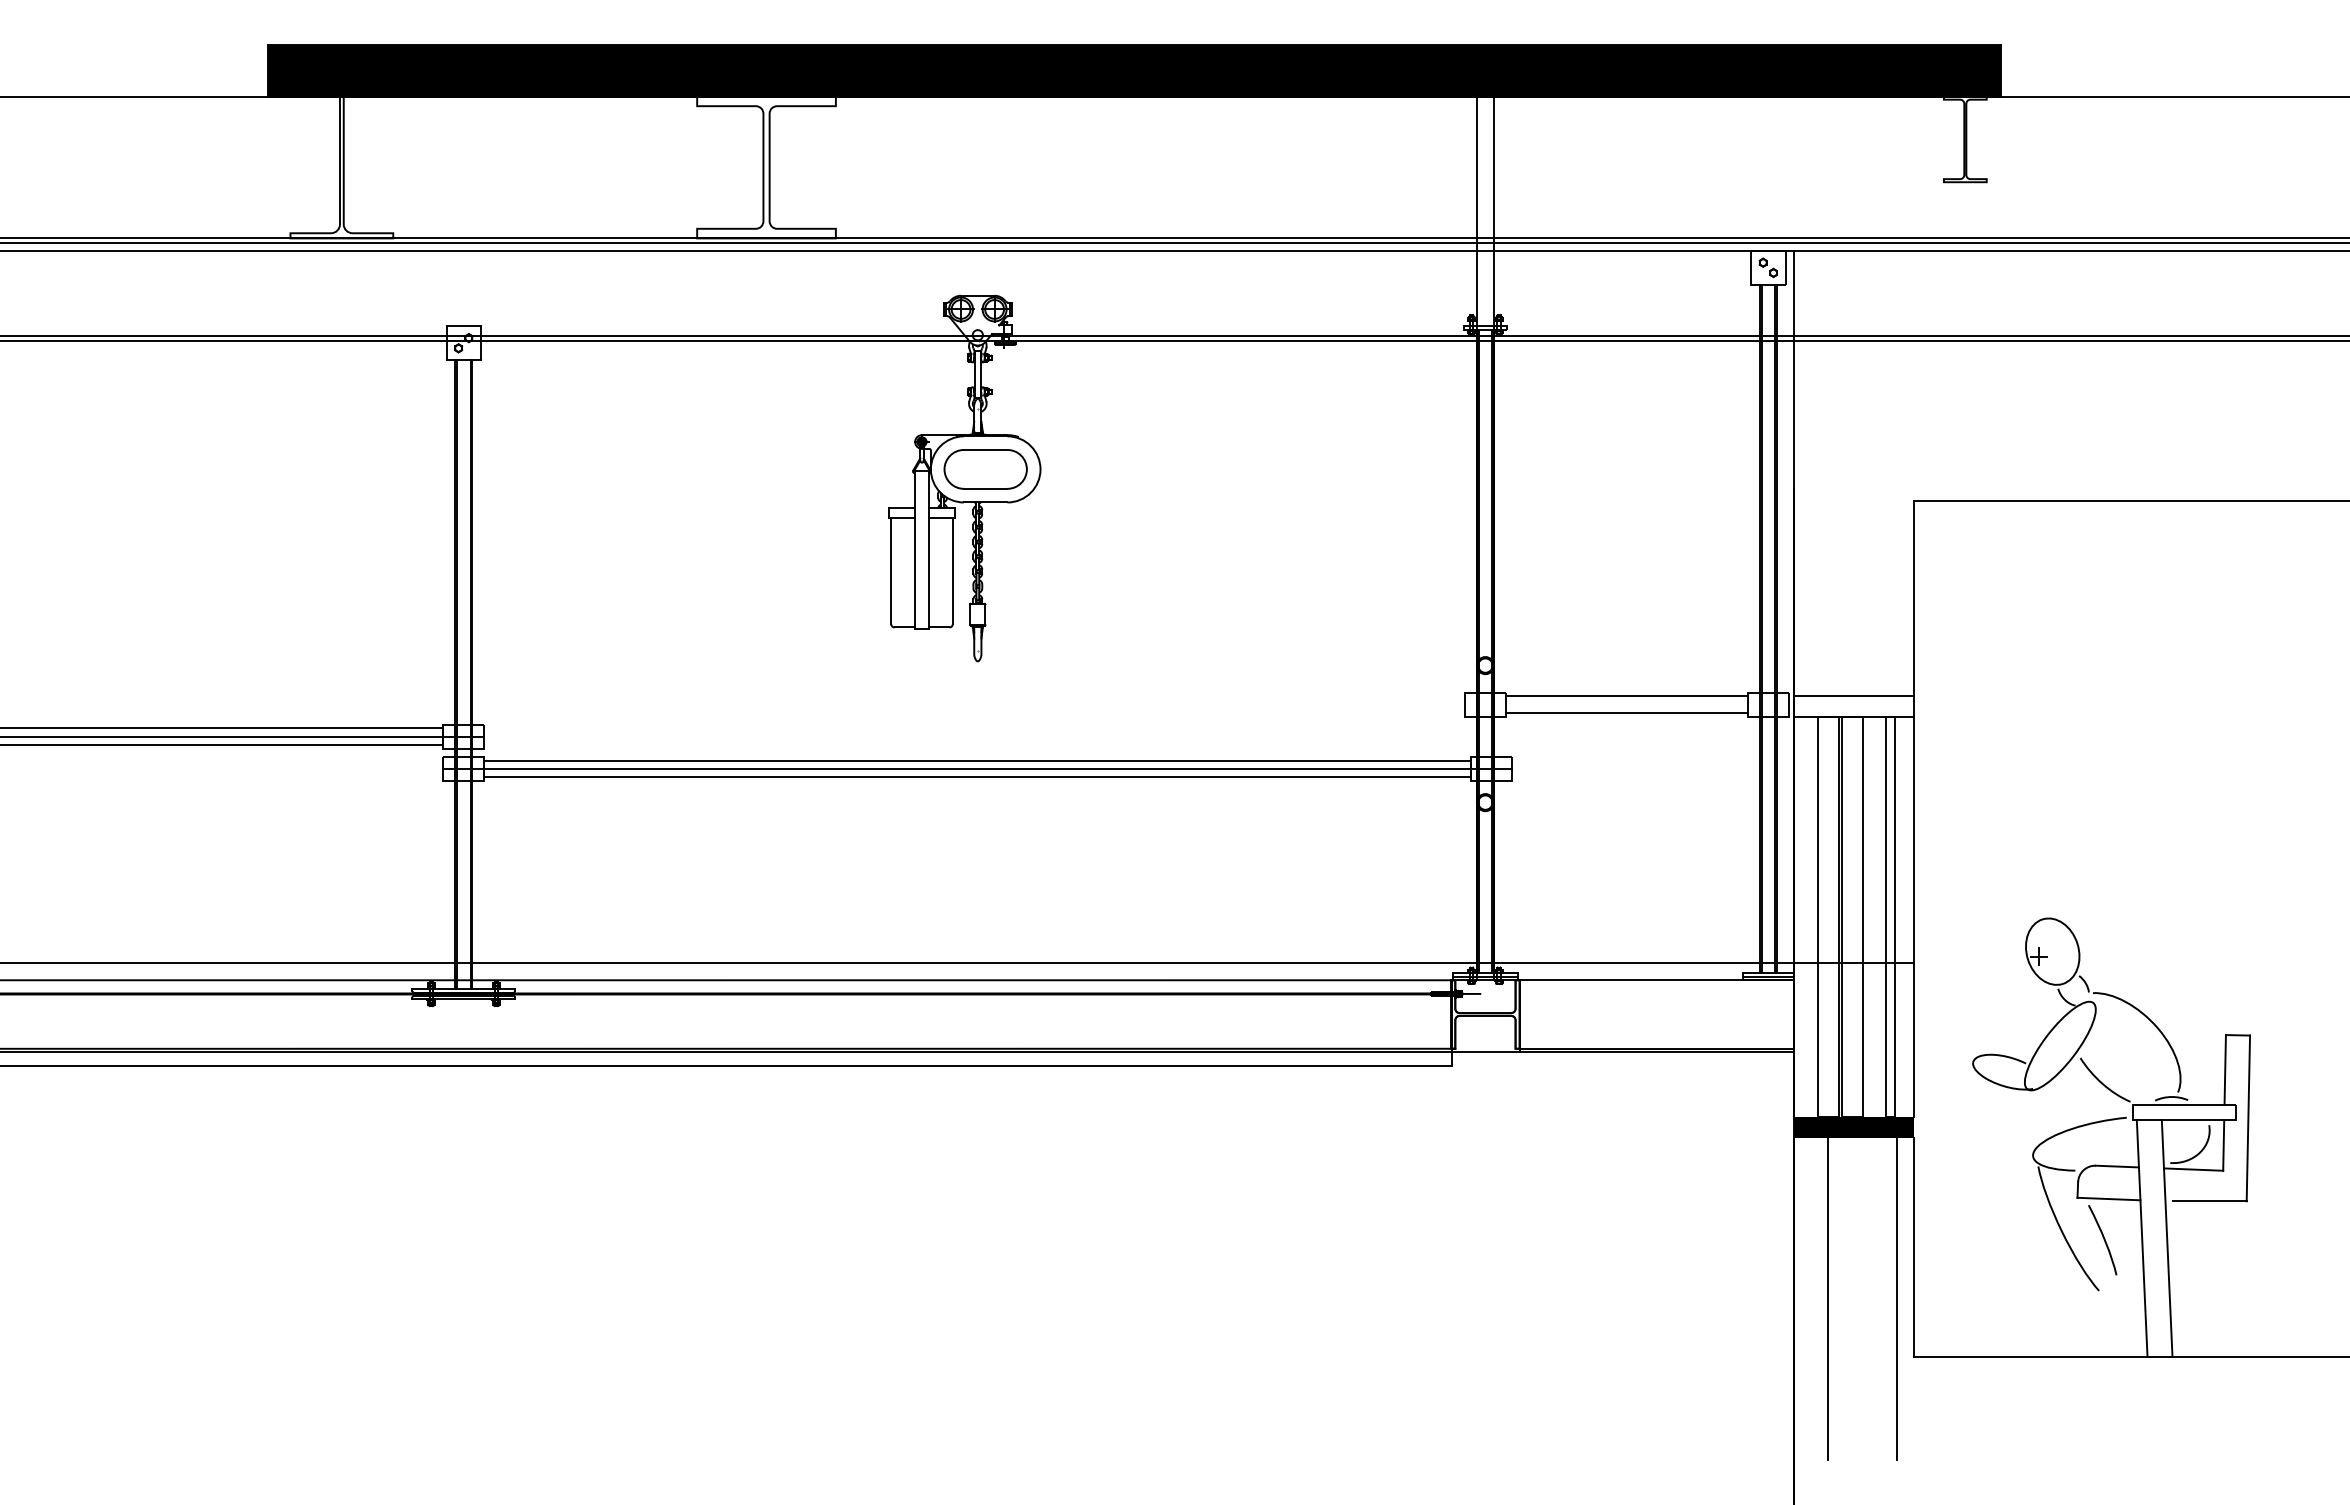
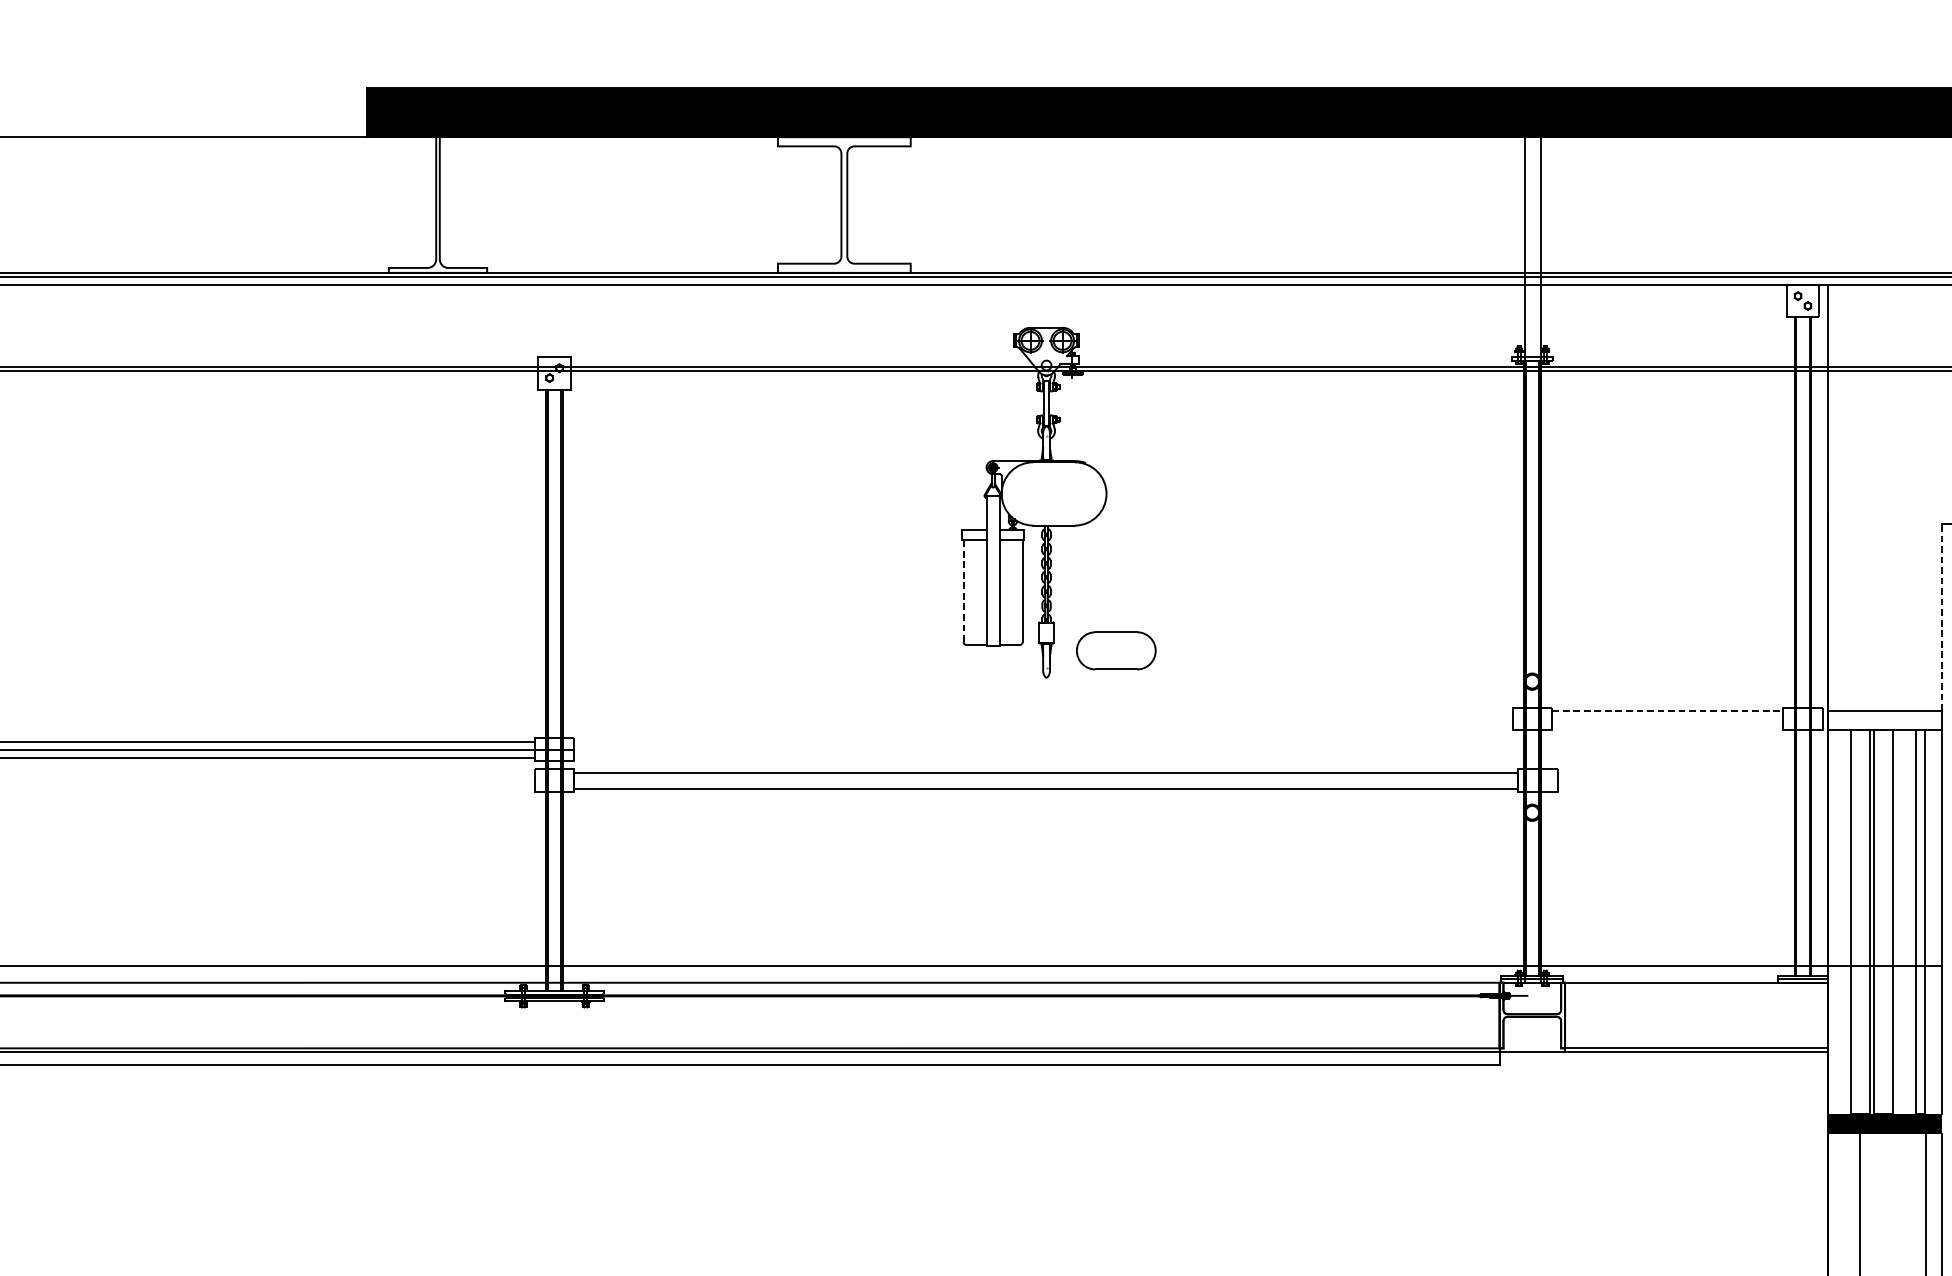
part: (985, 469) -> (1116, 650), moved
line: (891, 571) -> (963, 591), solid -> dashed
line: (1913, 598) -> (1941, 617), solid -> dashed
line: (1627, 696) -> (1668, 711), solid -> dashed
line: (1626, 712) -> (1667, 726), removed
line: (977, 769) -> (1046, 781), removed

